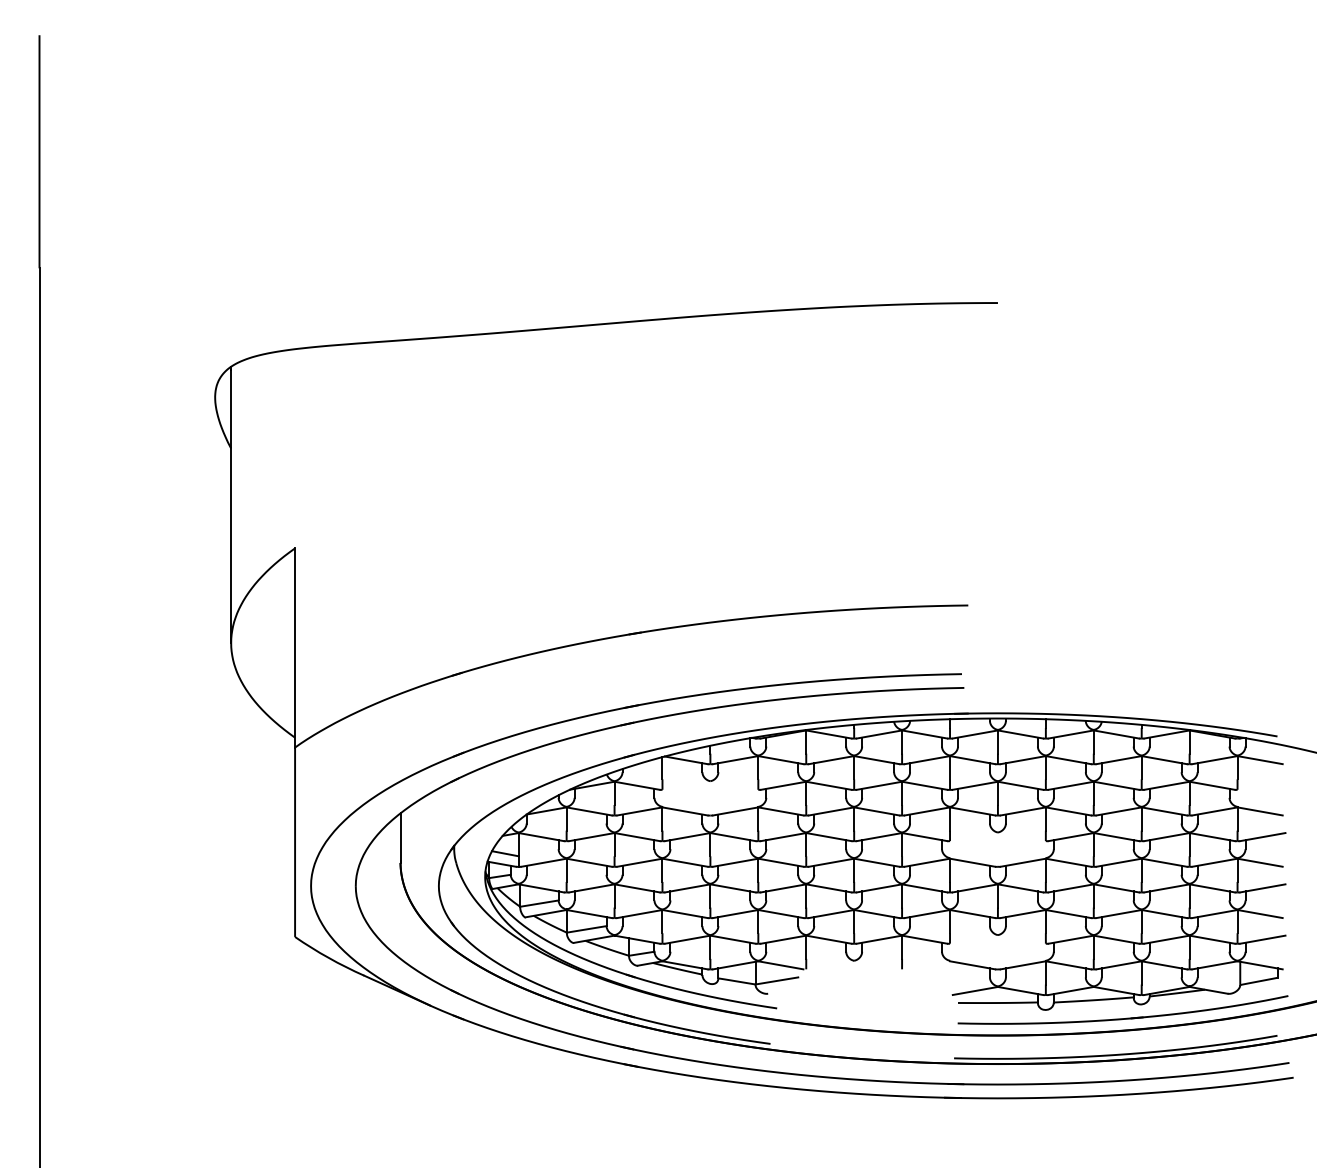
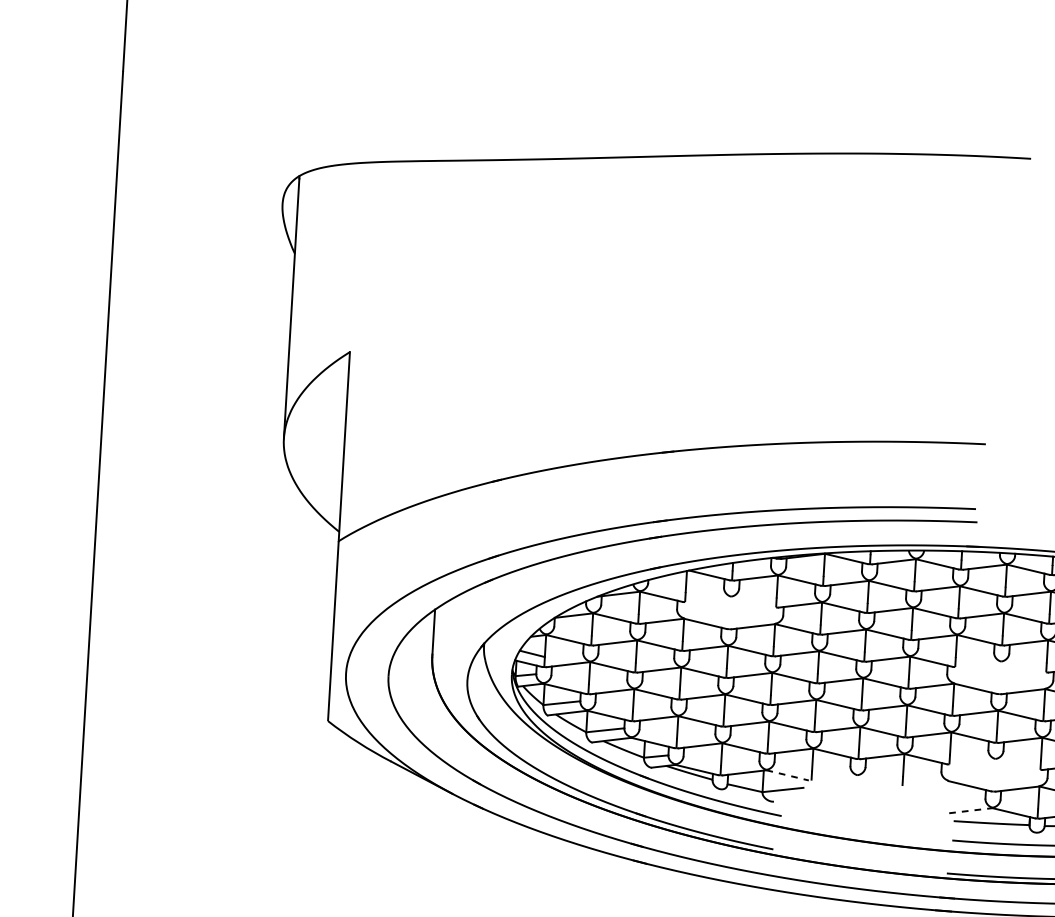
line: (780, 965) -> (787, 775), solid -> dashed
line: (975, 990) -> (971, 810), solid -> dashed

